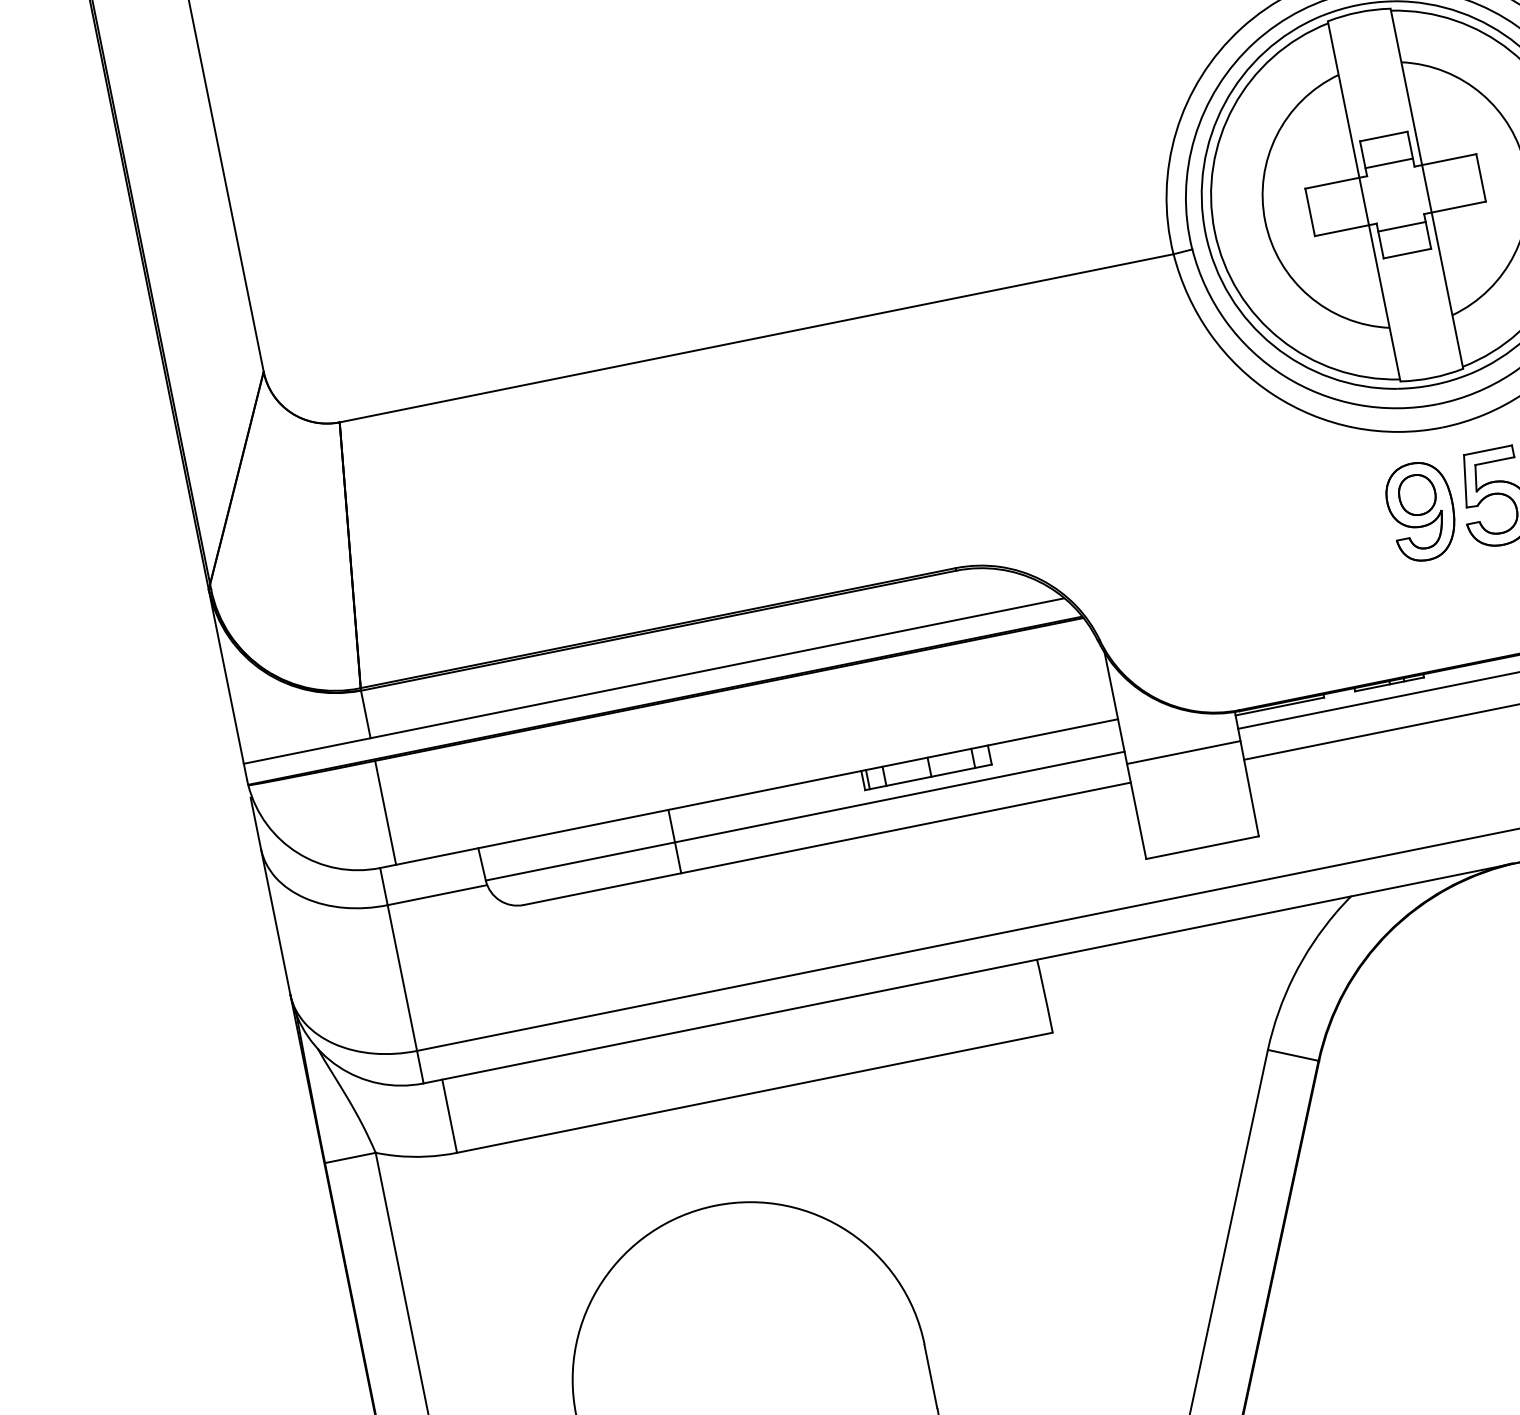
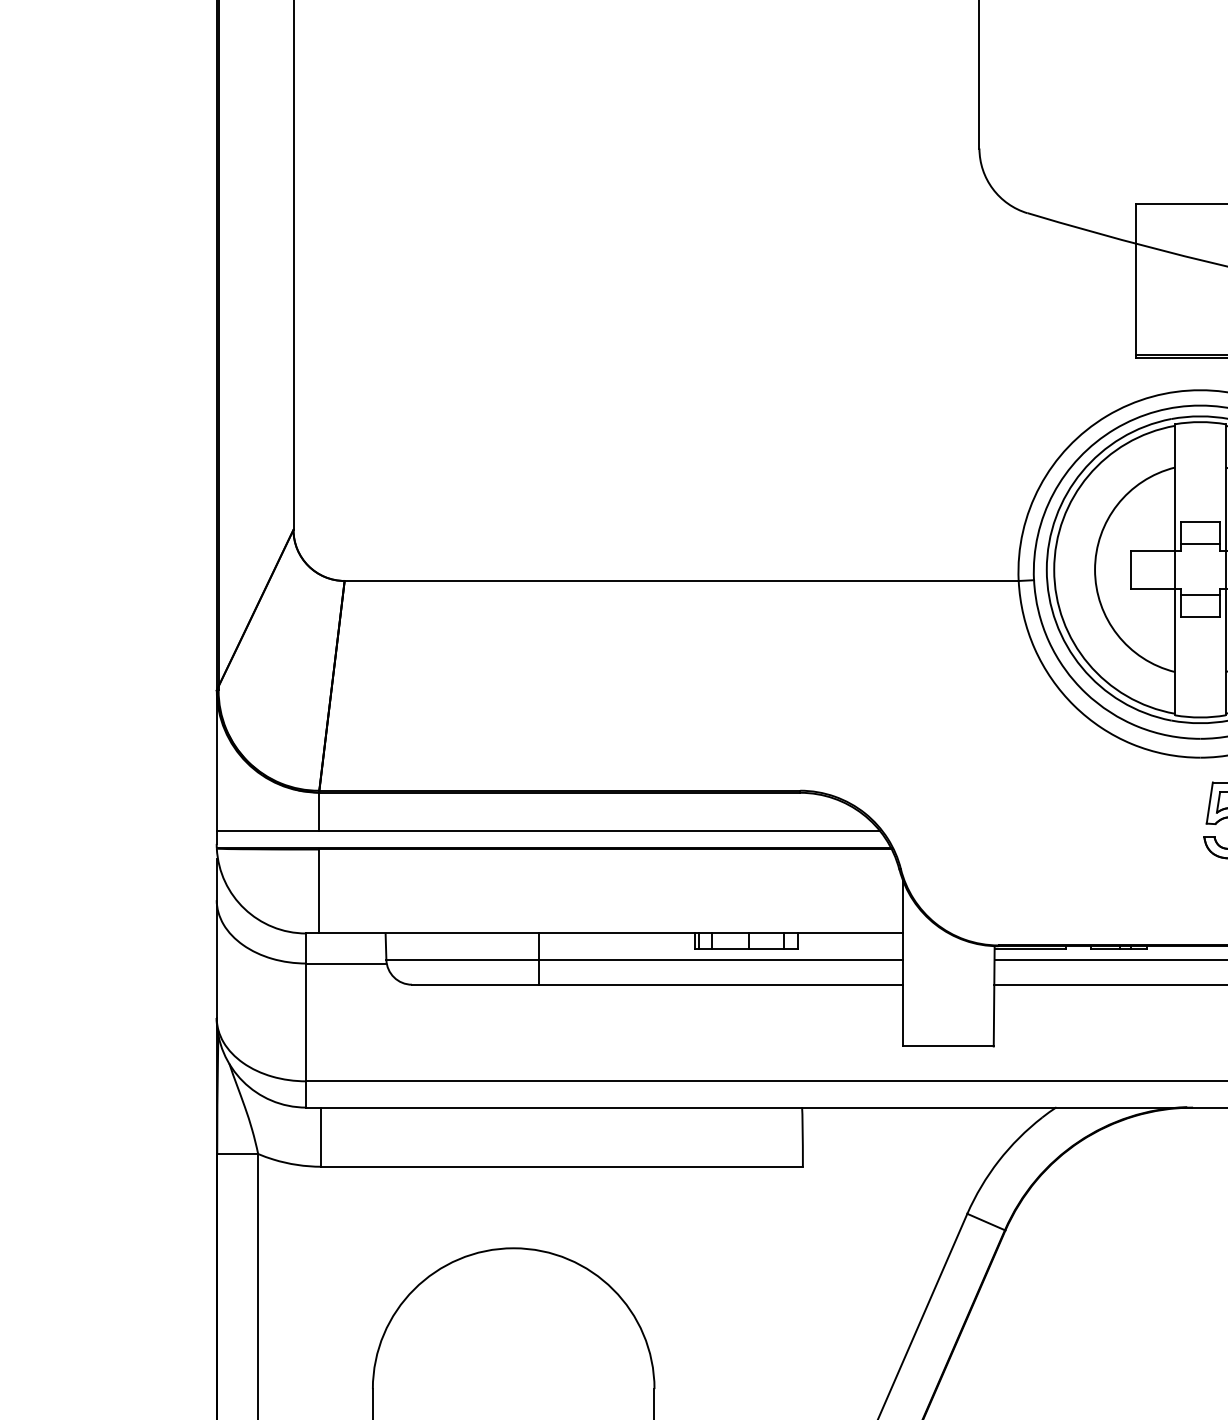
part: (1422, 511) -> (1171, 819), removed
line: (1183, 752) -> (948, 969), removed

